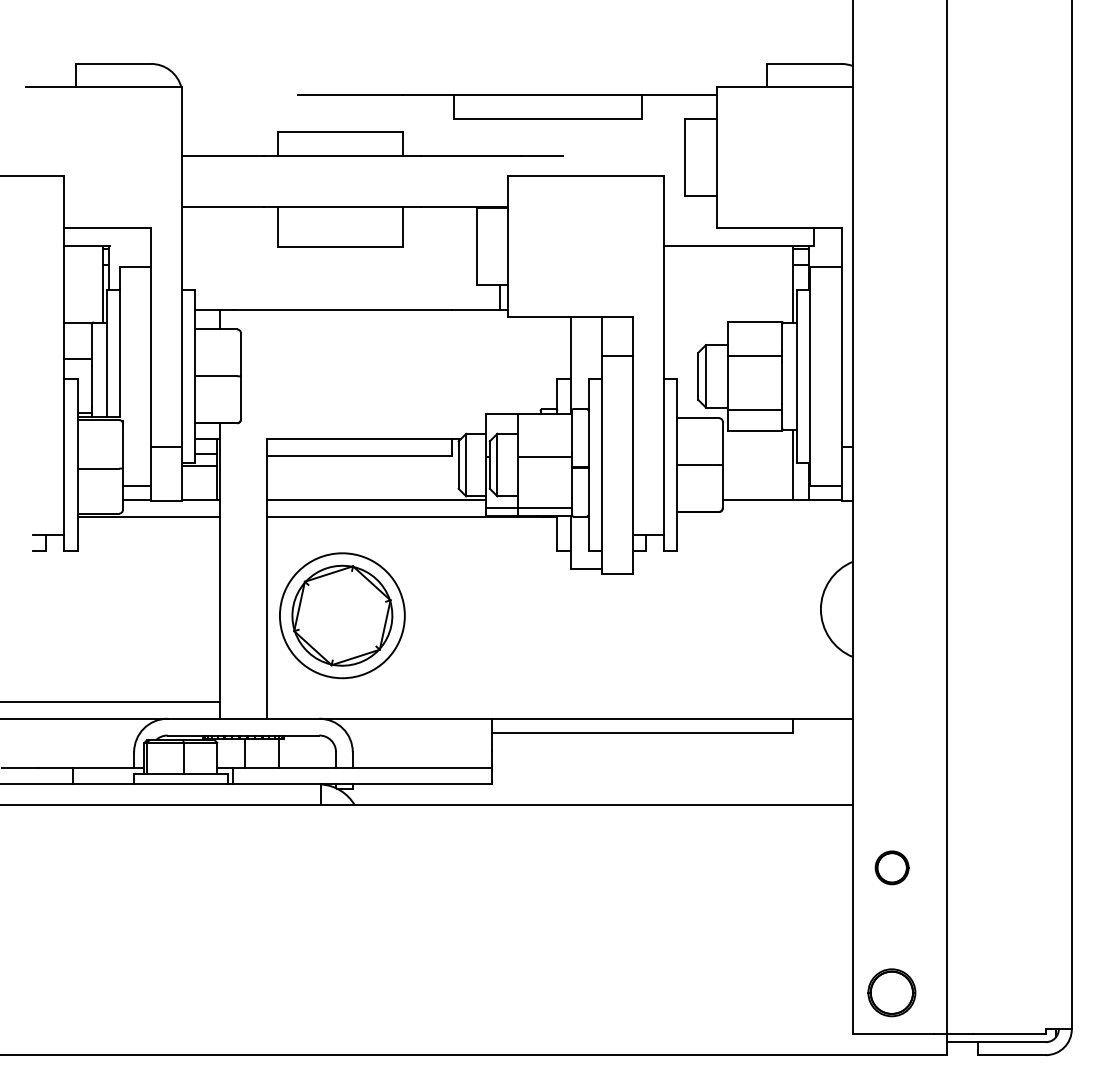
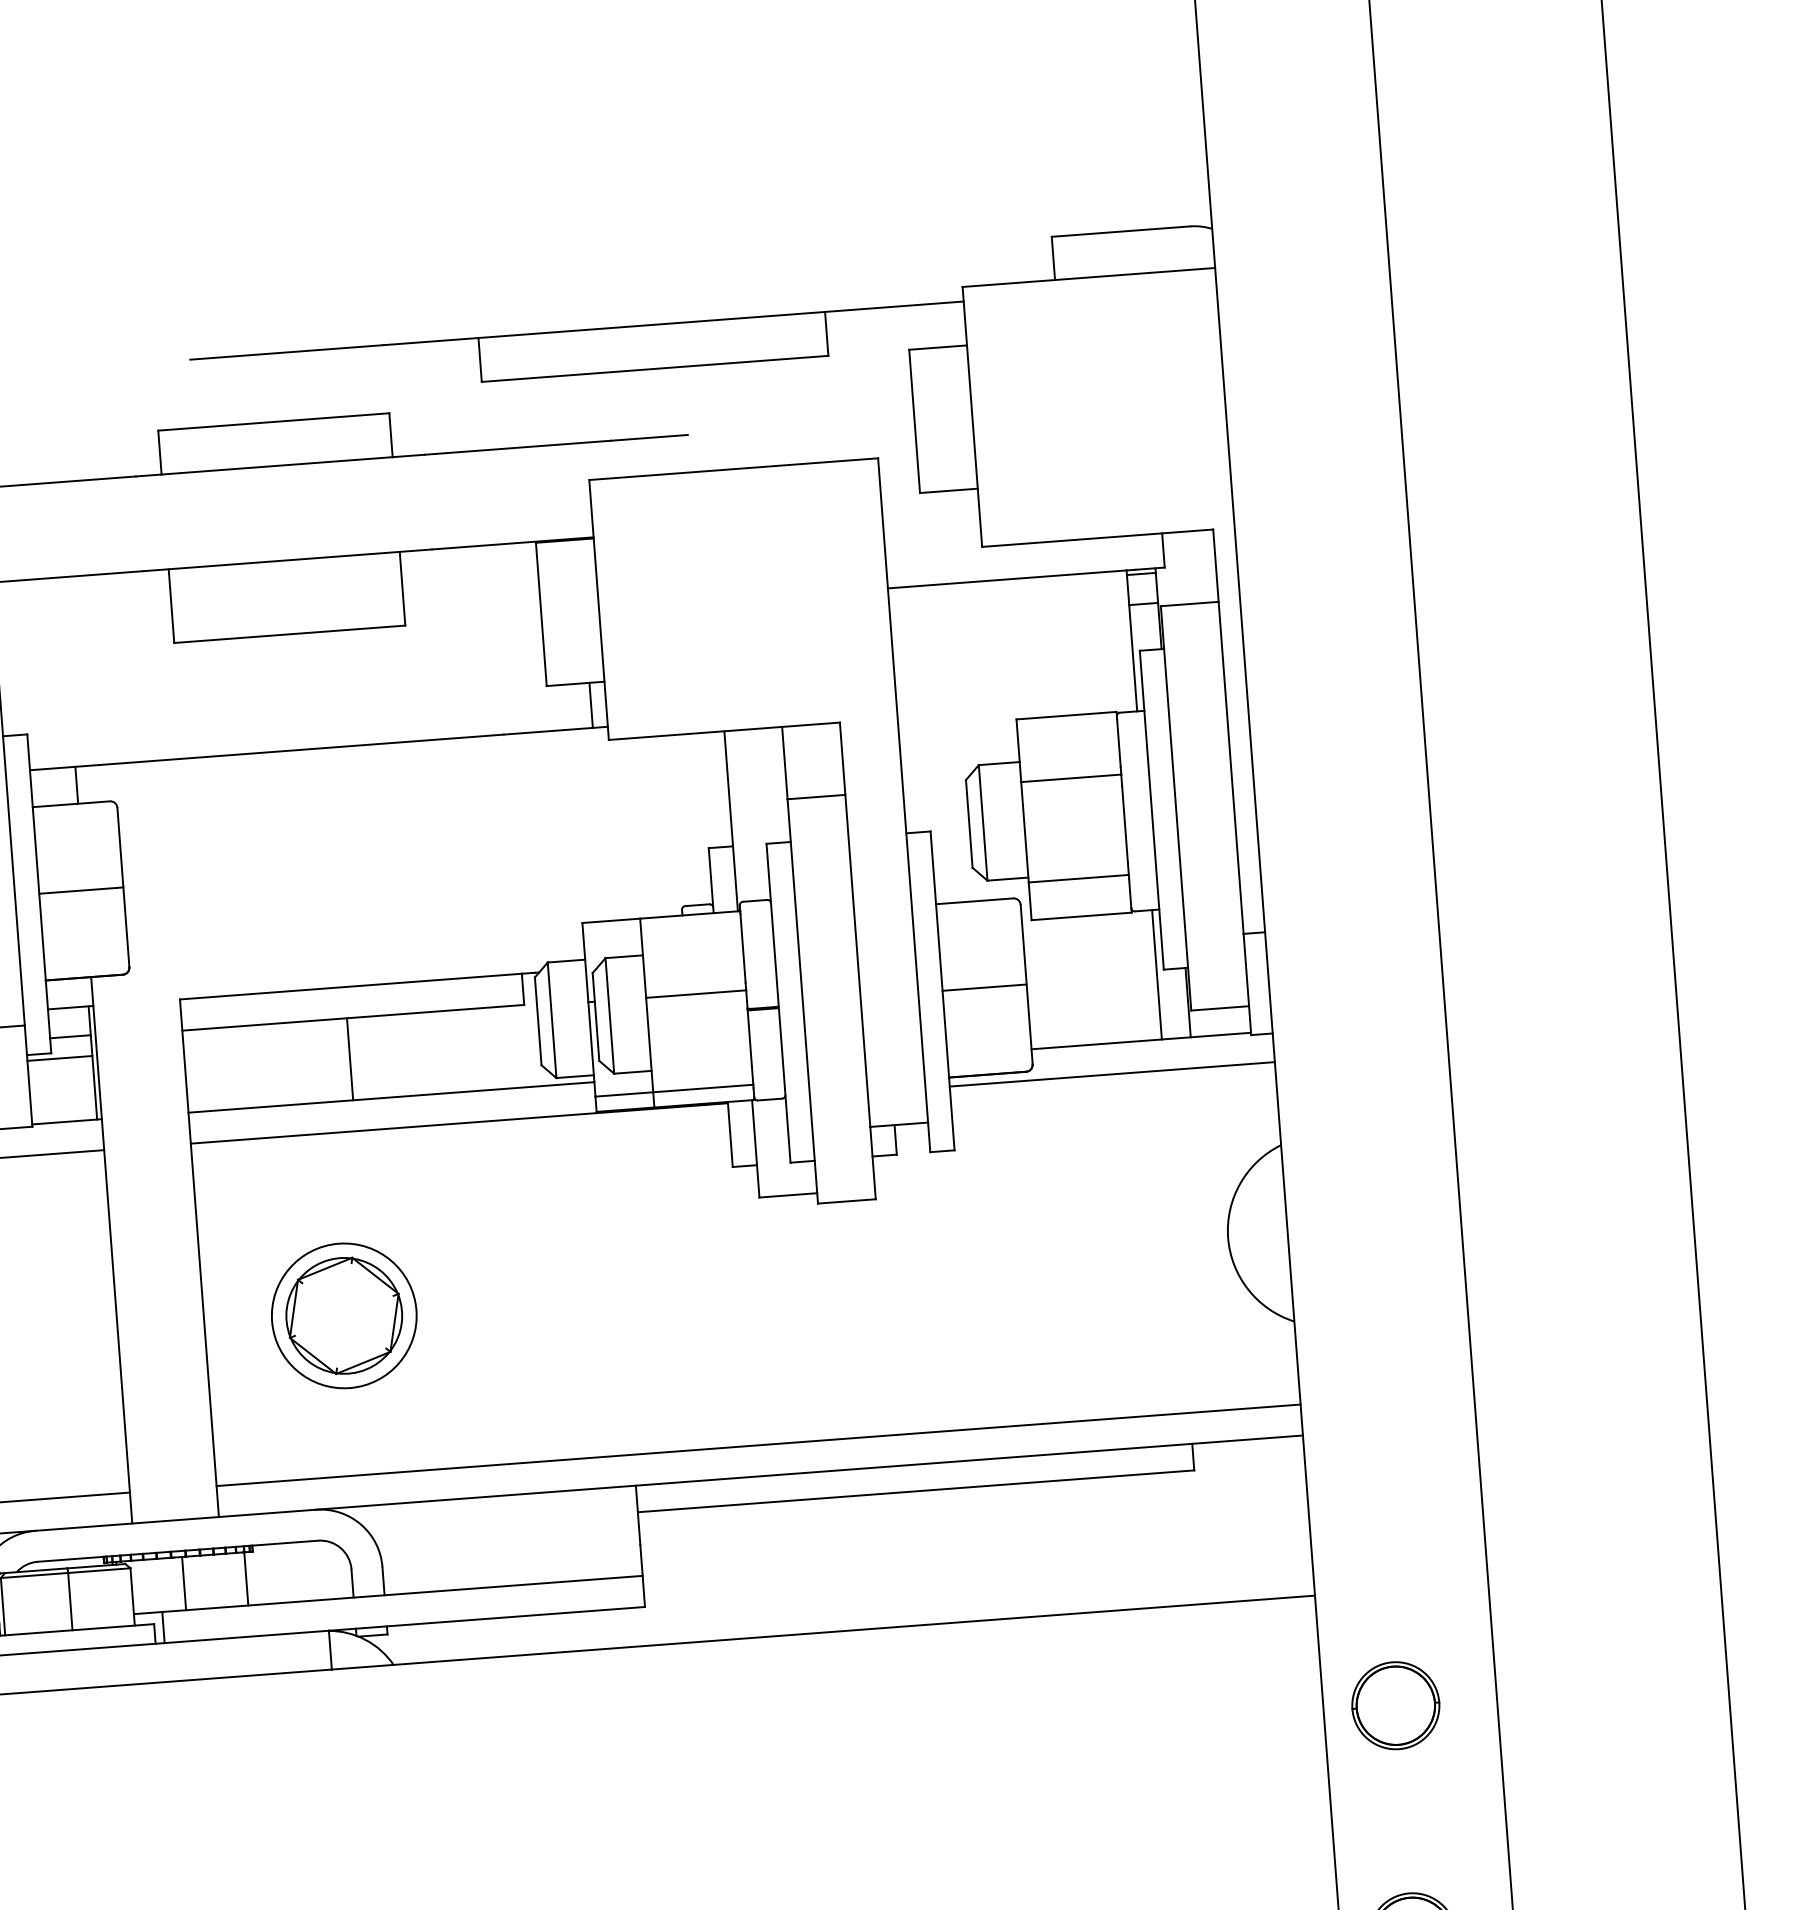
line: (355, 477) -> (349, 1058), added
line: (765, 516) -> (1112, 1073), added
part: (342, 615) -> (344, 1315), size x0.62
line: (559, 702) -> (757, 1446), added
part: (891, 867) -> (1394, 1705), size x1.43

